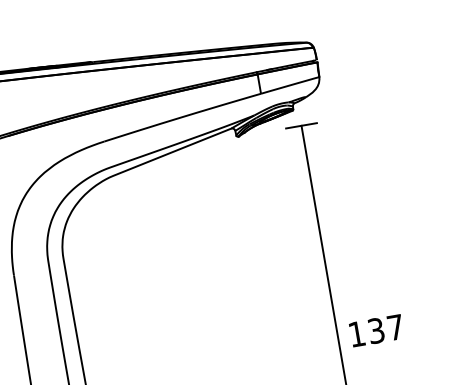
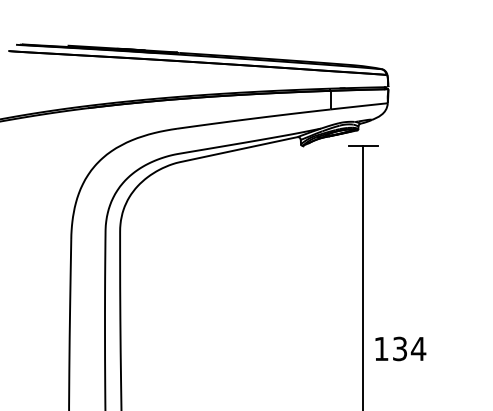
text: (395, 327) -> (418, 348), 137 -> 134

